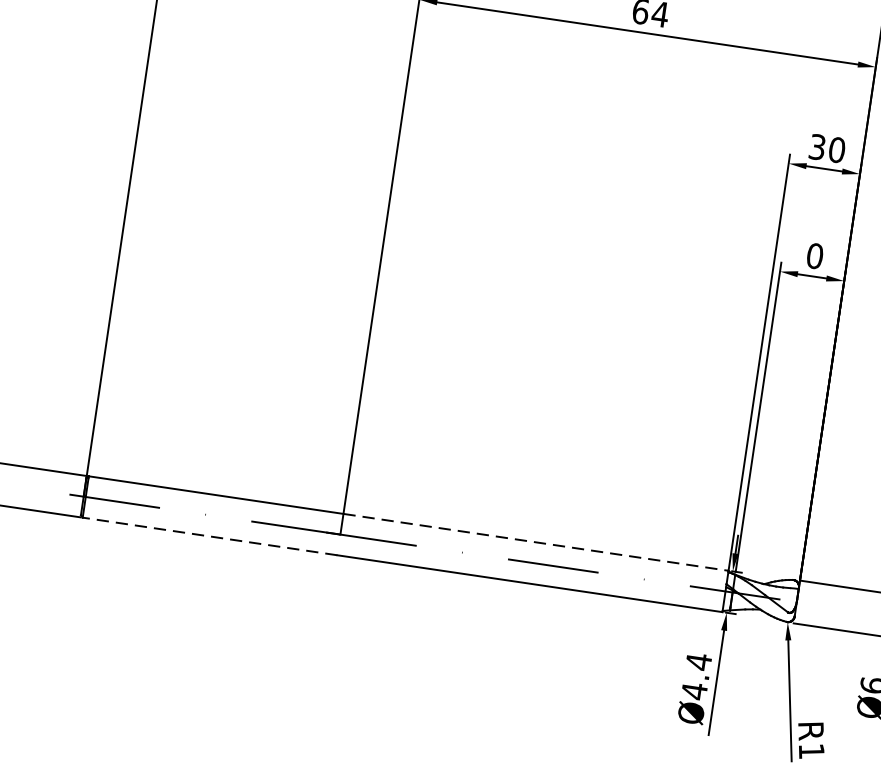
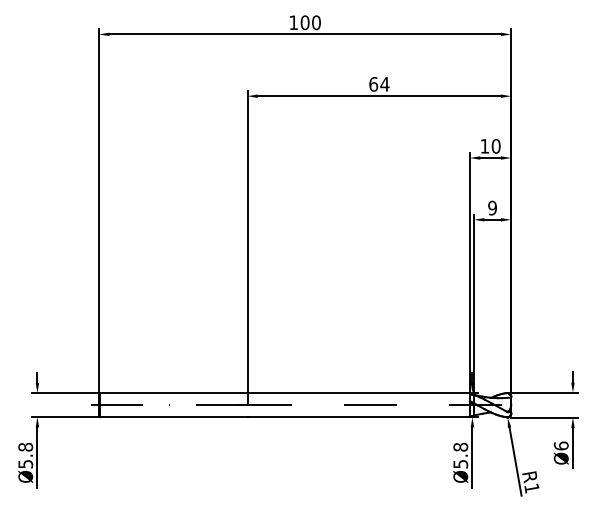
text: (817, 145) -> (484, 145), 30 -> 10
text: (814, 256) -> (492, 208), 0 -> 9
line: (209, 536) -> (173, 417), dashed -> solid
line: (537, 542) -> (359, 393), dashed -> solid
text: (696, 676) -> (460, 455), Ø4.4 -> Ø5.8

